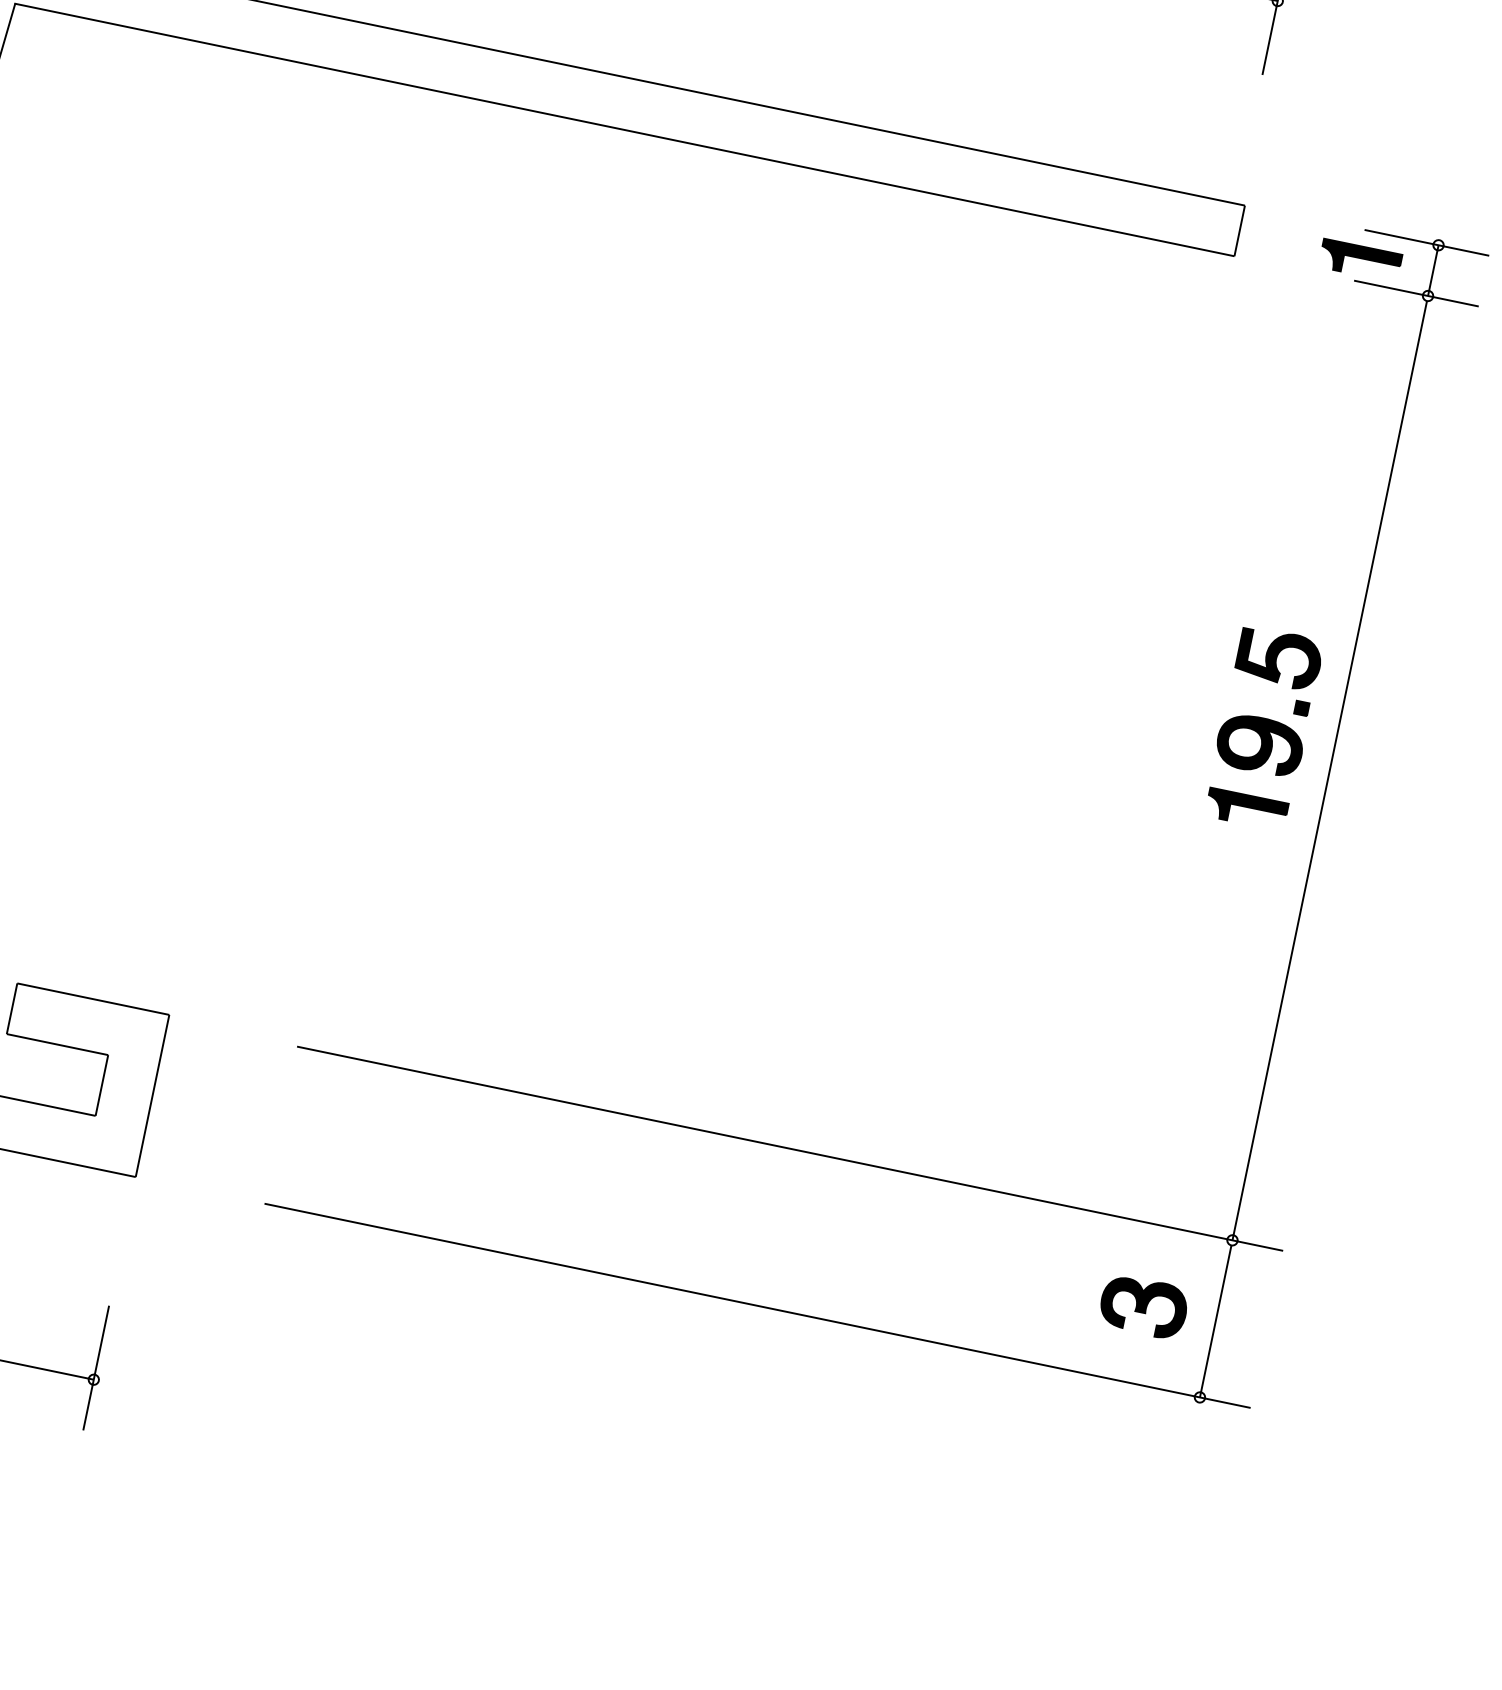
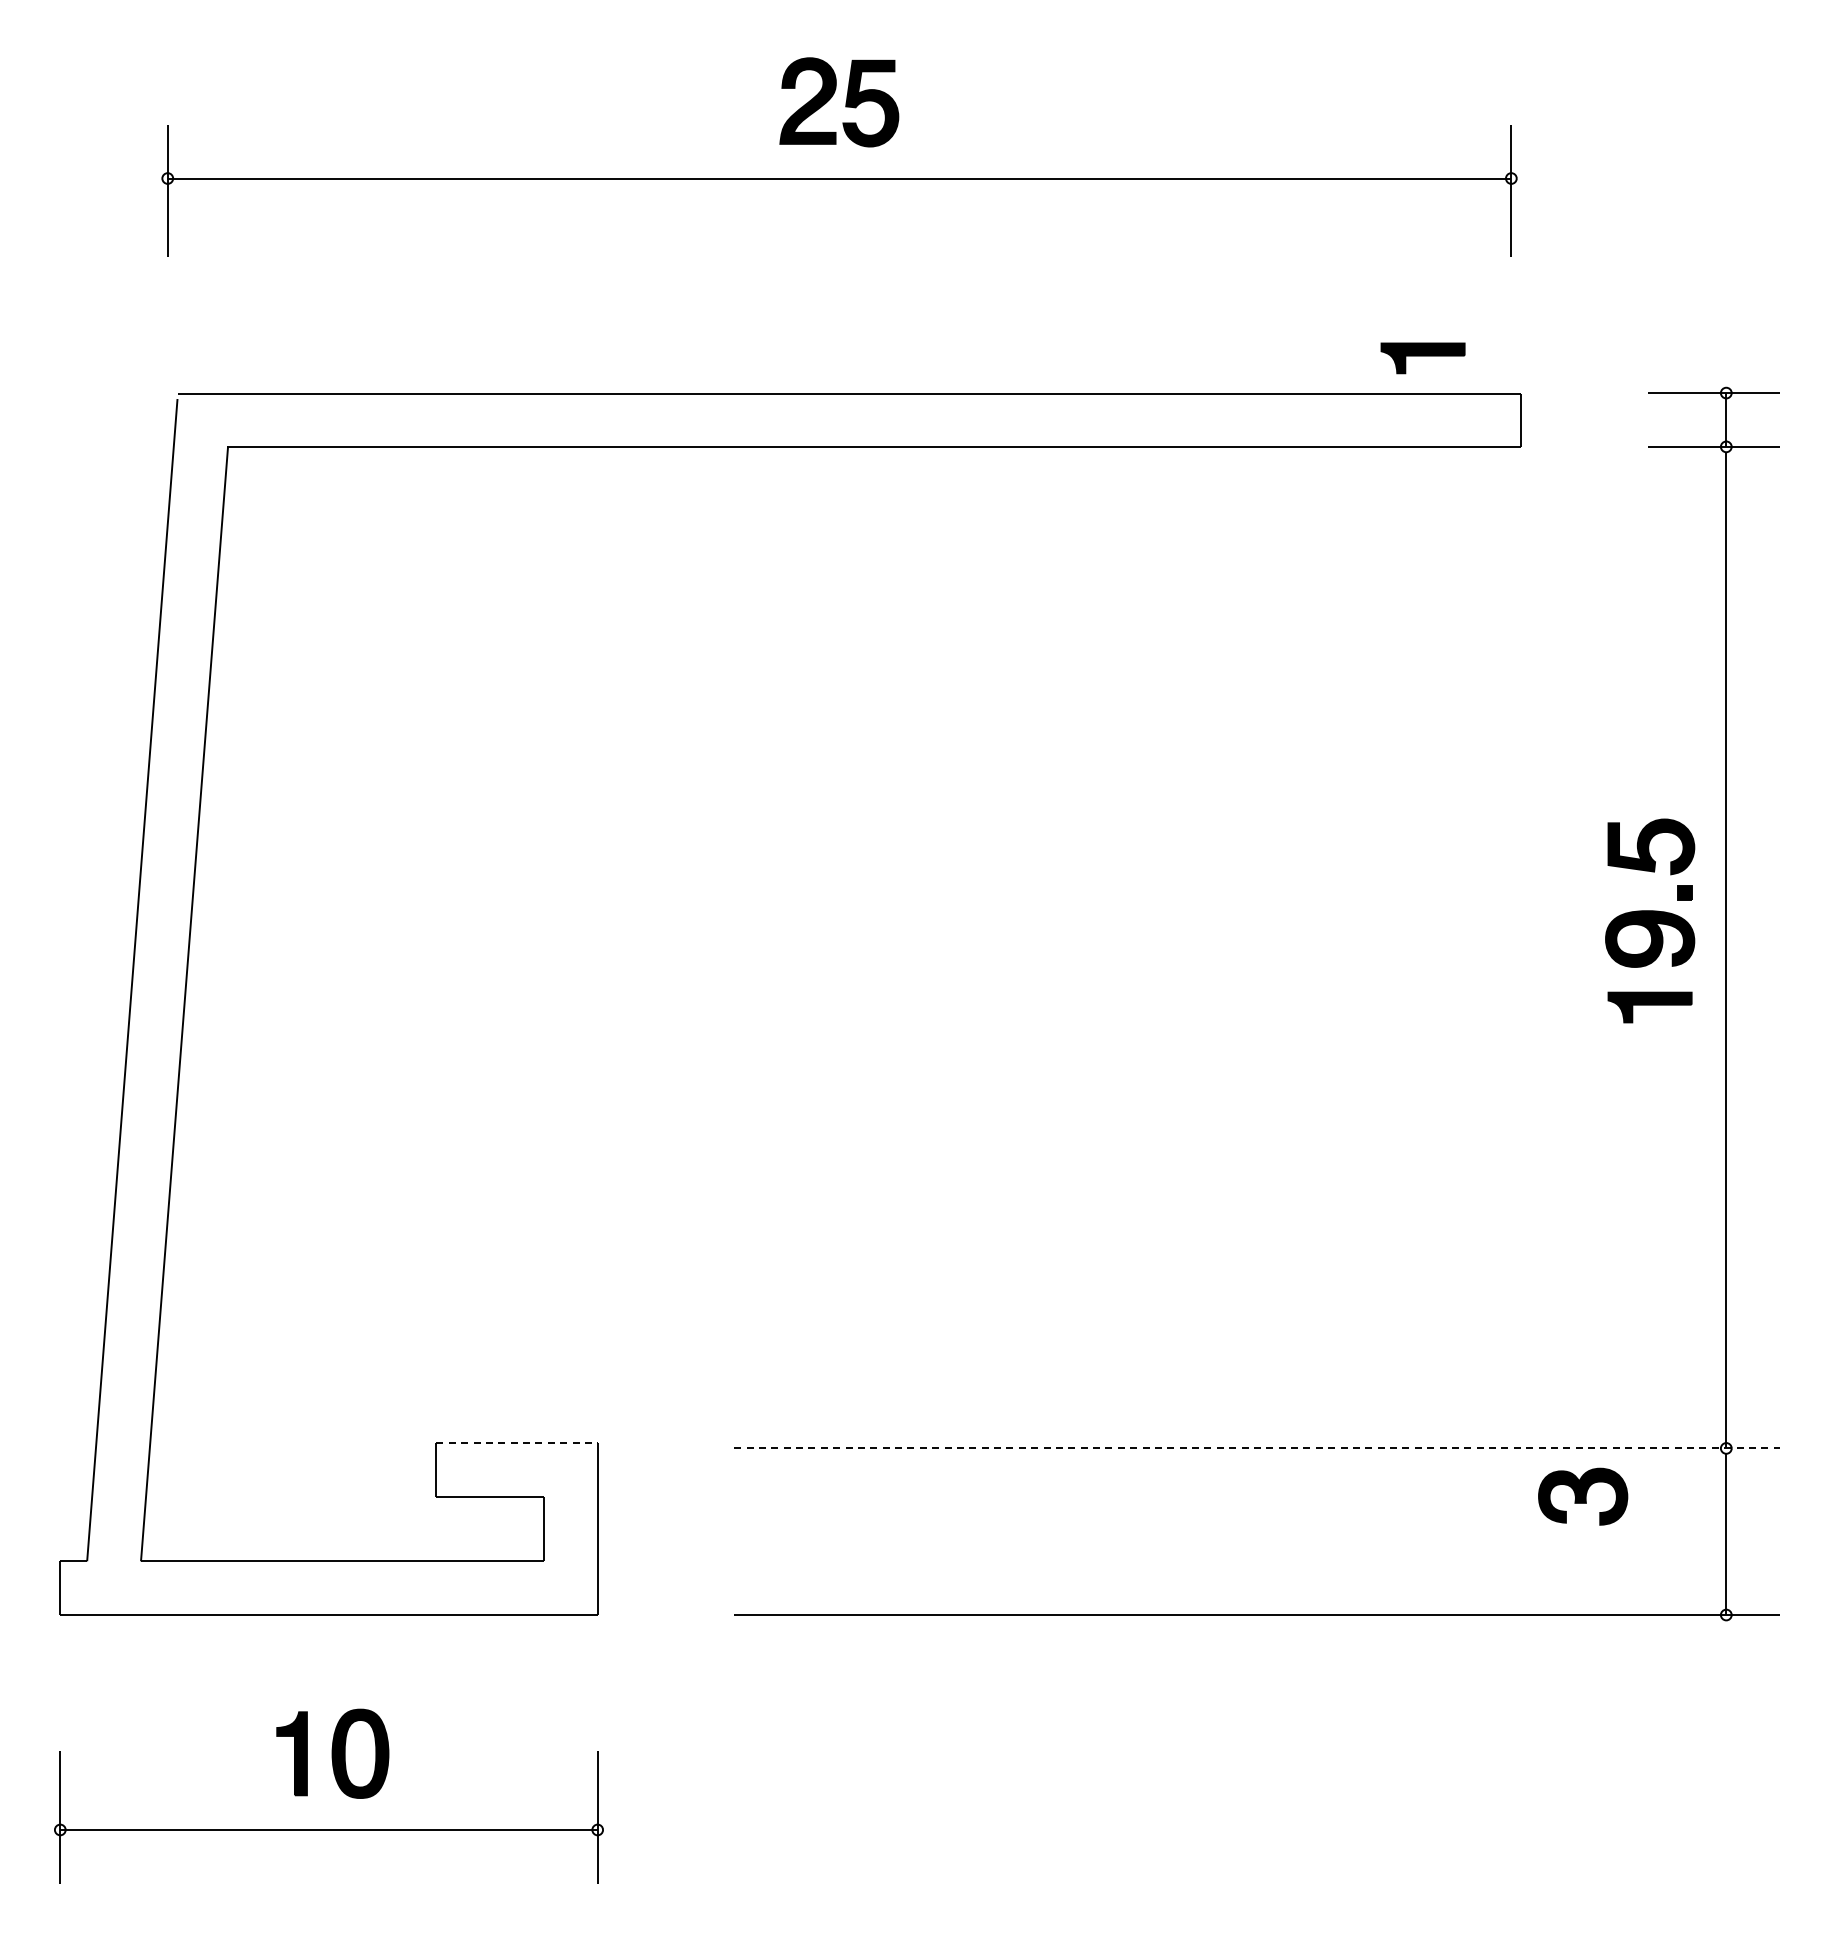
part: (1359, 260) -> (1422, 358), moved
line: (93, 999) -> (517, 1443), solid -> dashed
line: (790, 1148) -> (1257, 1448), solid -> dashed
part: (1144, 1306) -> (1583, 1496), moved

